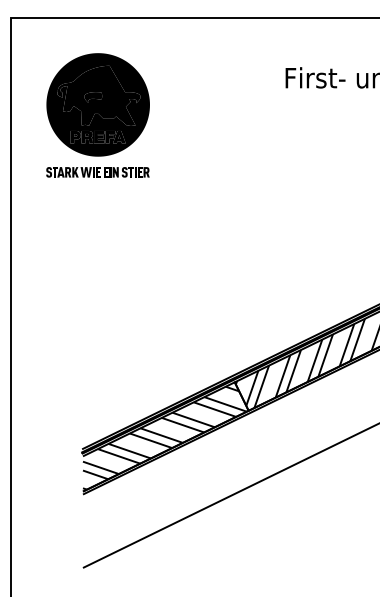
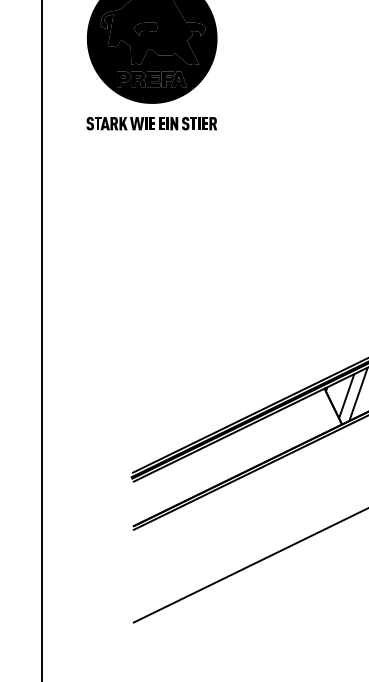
hatch: (164, 437) -> (235, 458), removed

